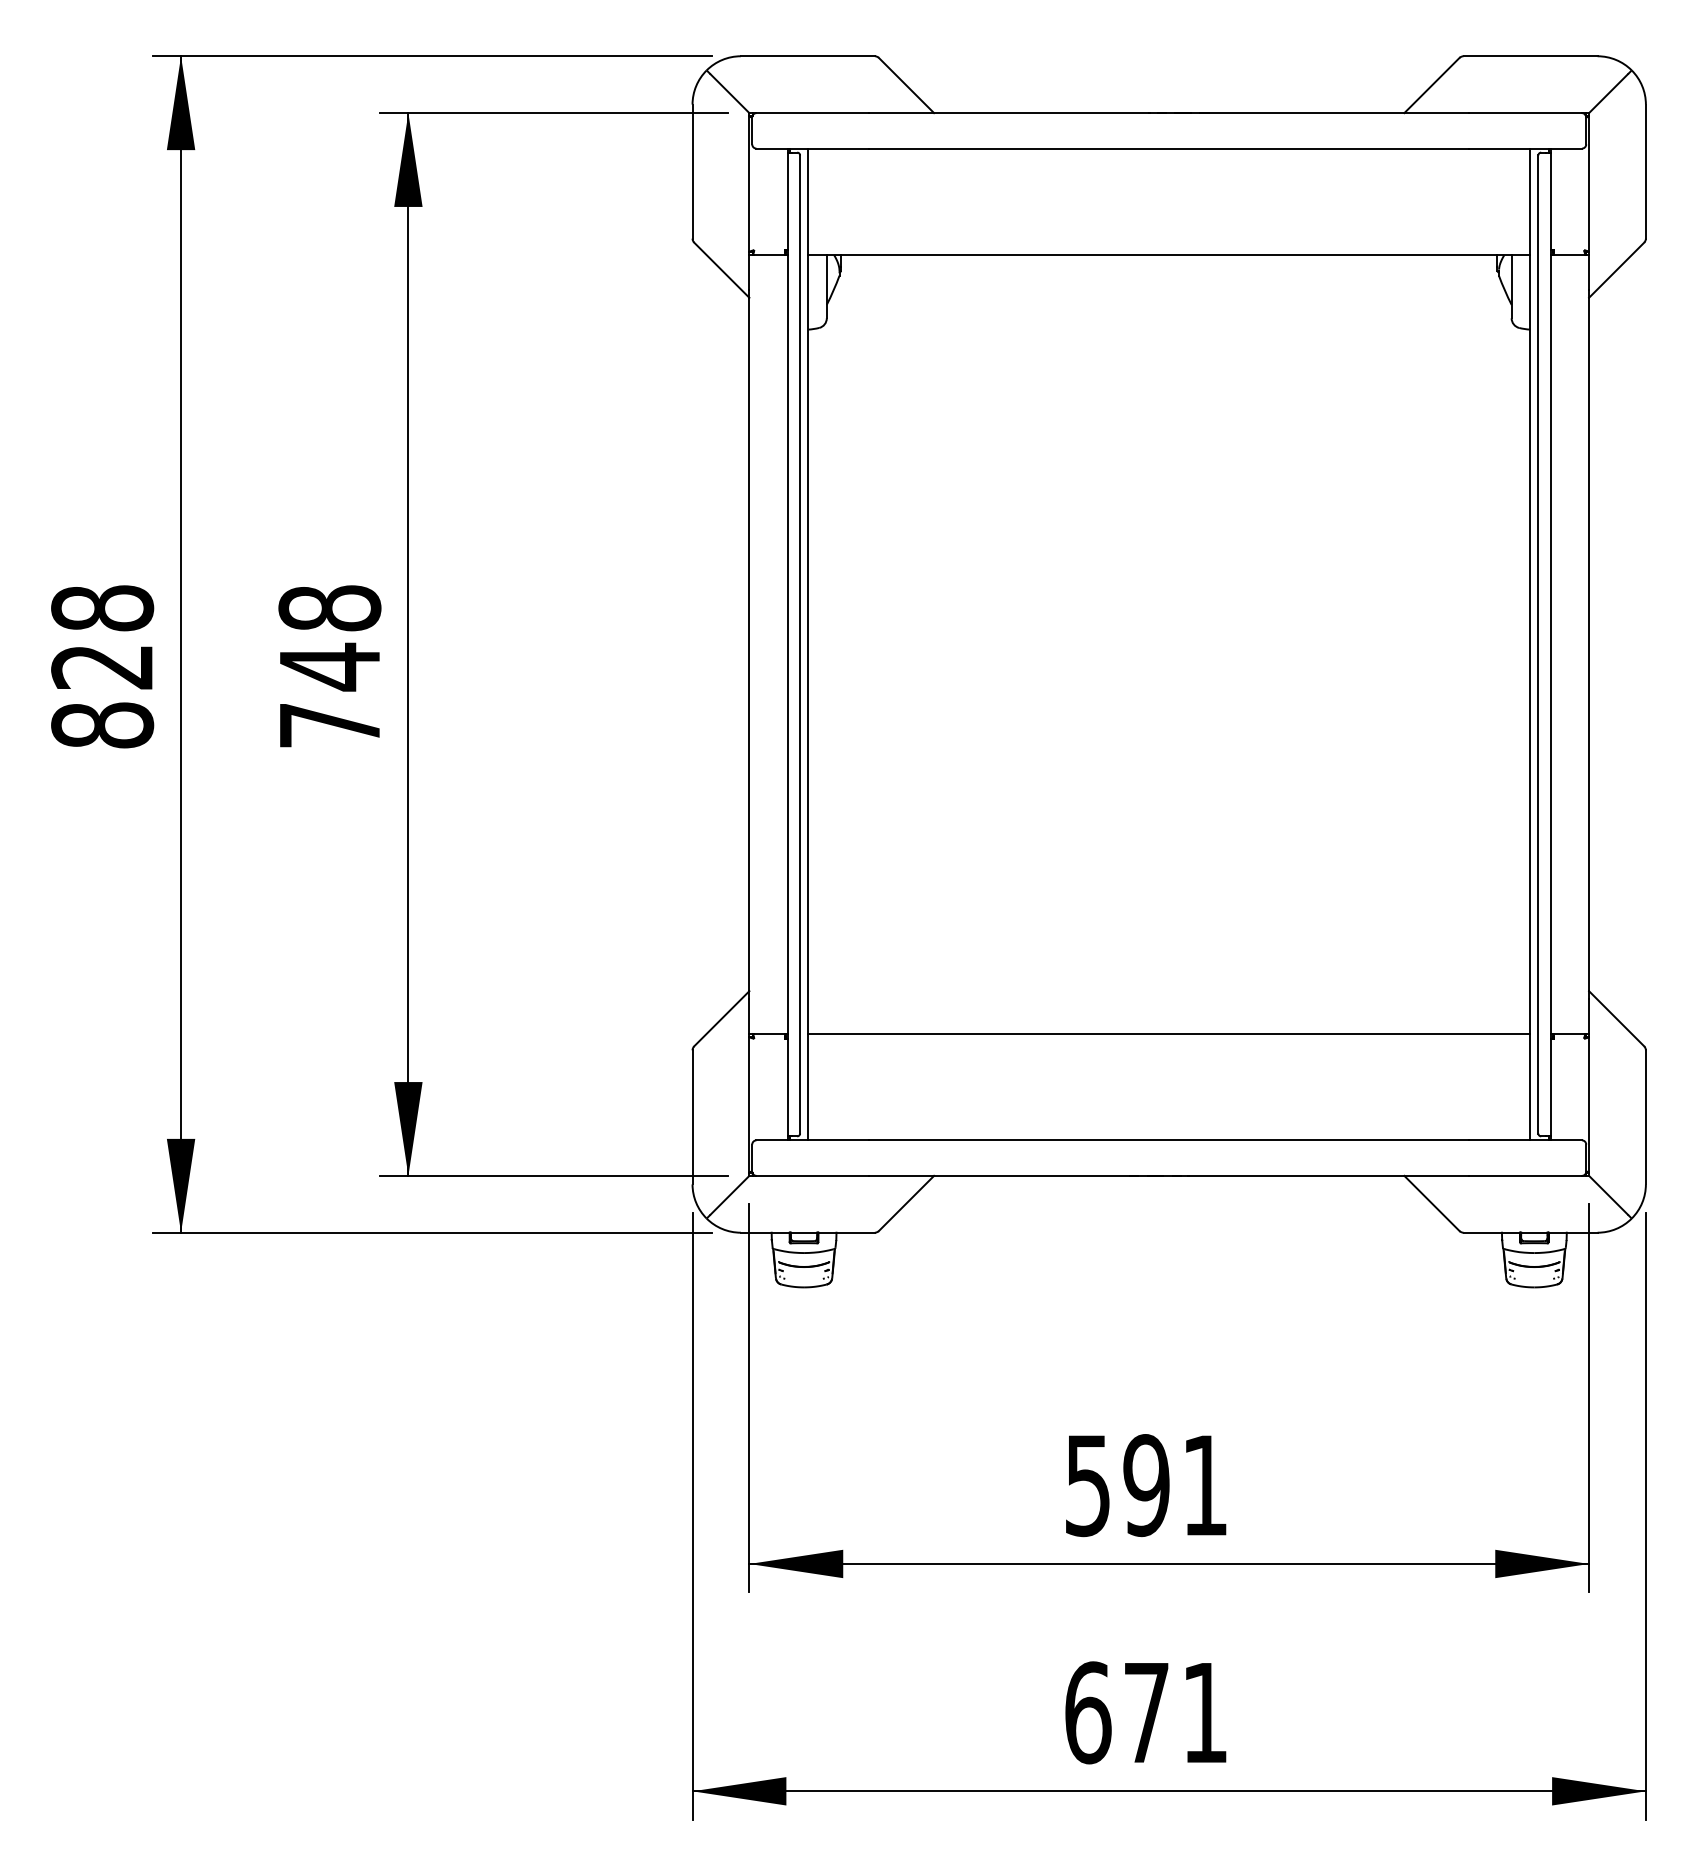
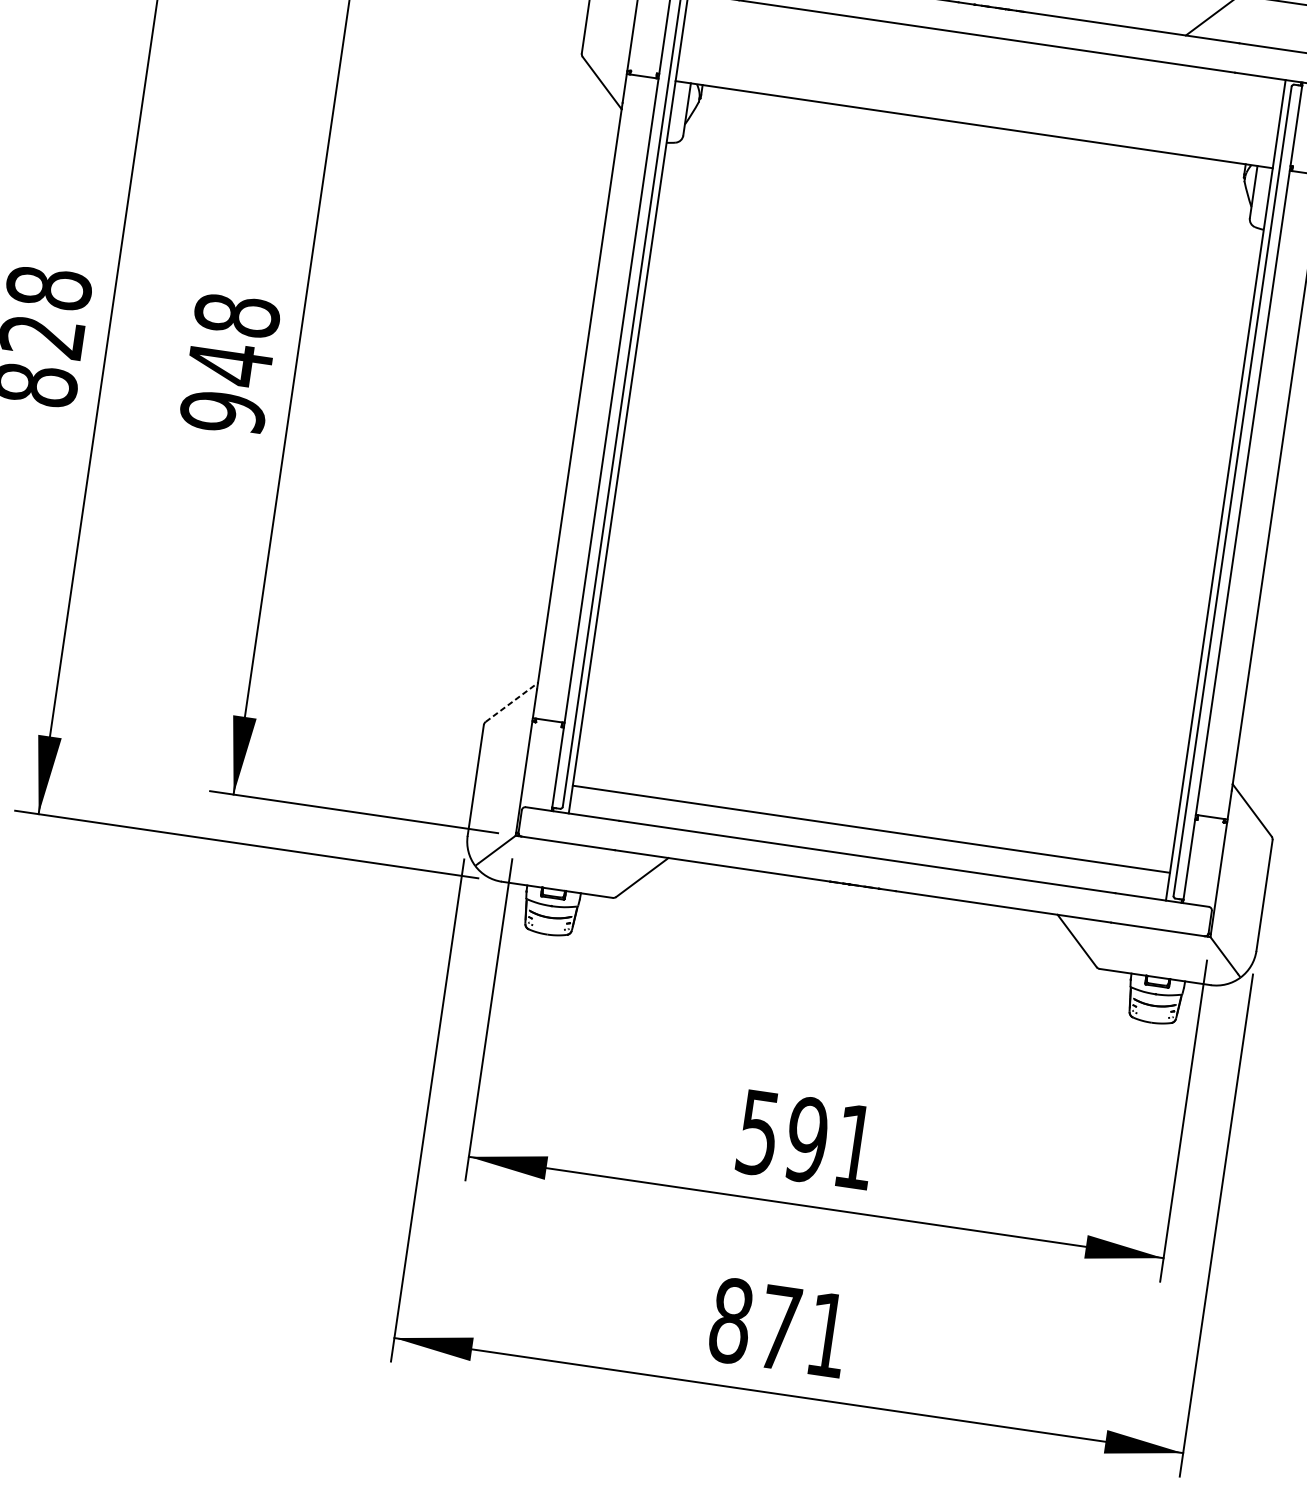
text: (329, 725) -> (222, 412), 748 -> 948
line: (722, 1018) -> (512, 702), solid -> dashed
line: (1169, 1033) -> (871, 829), moved
text: (1088, 1712) -> (731, 1320), 671 -> 871

